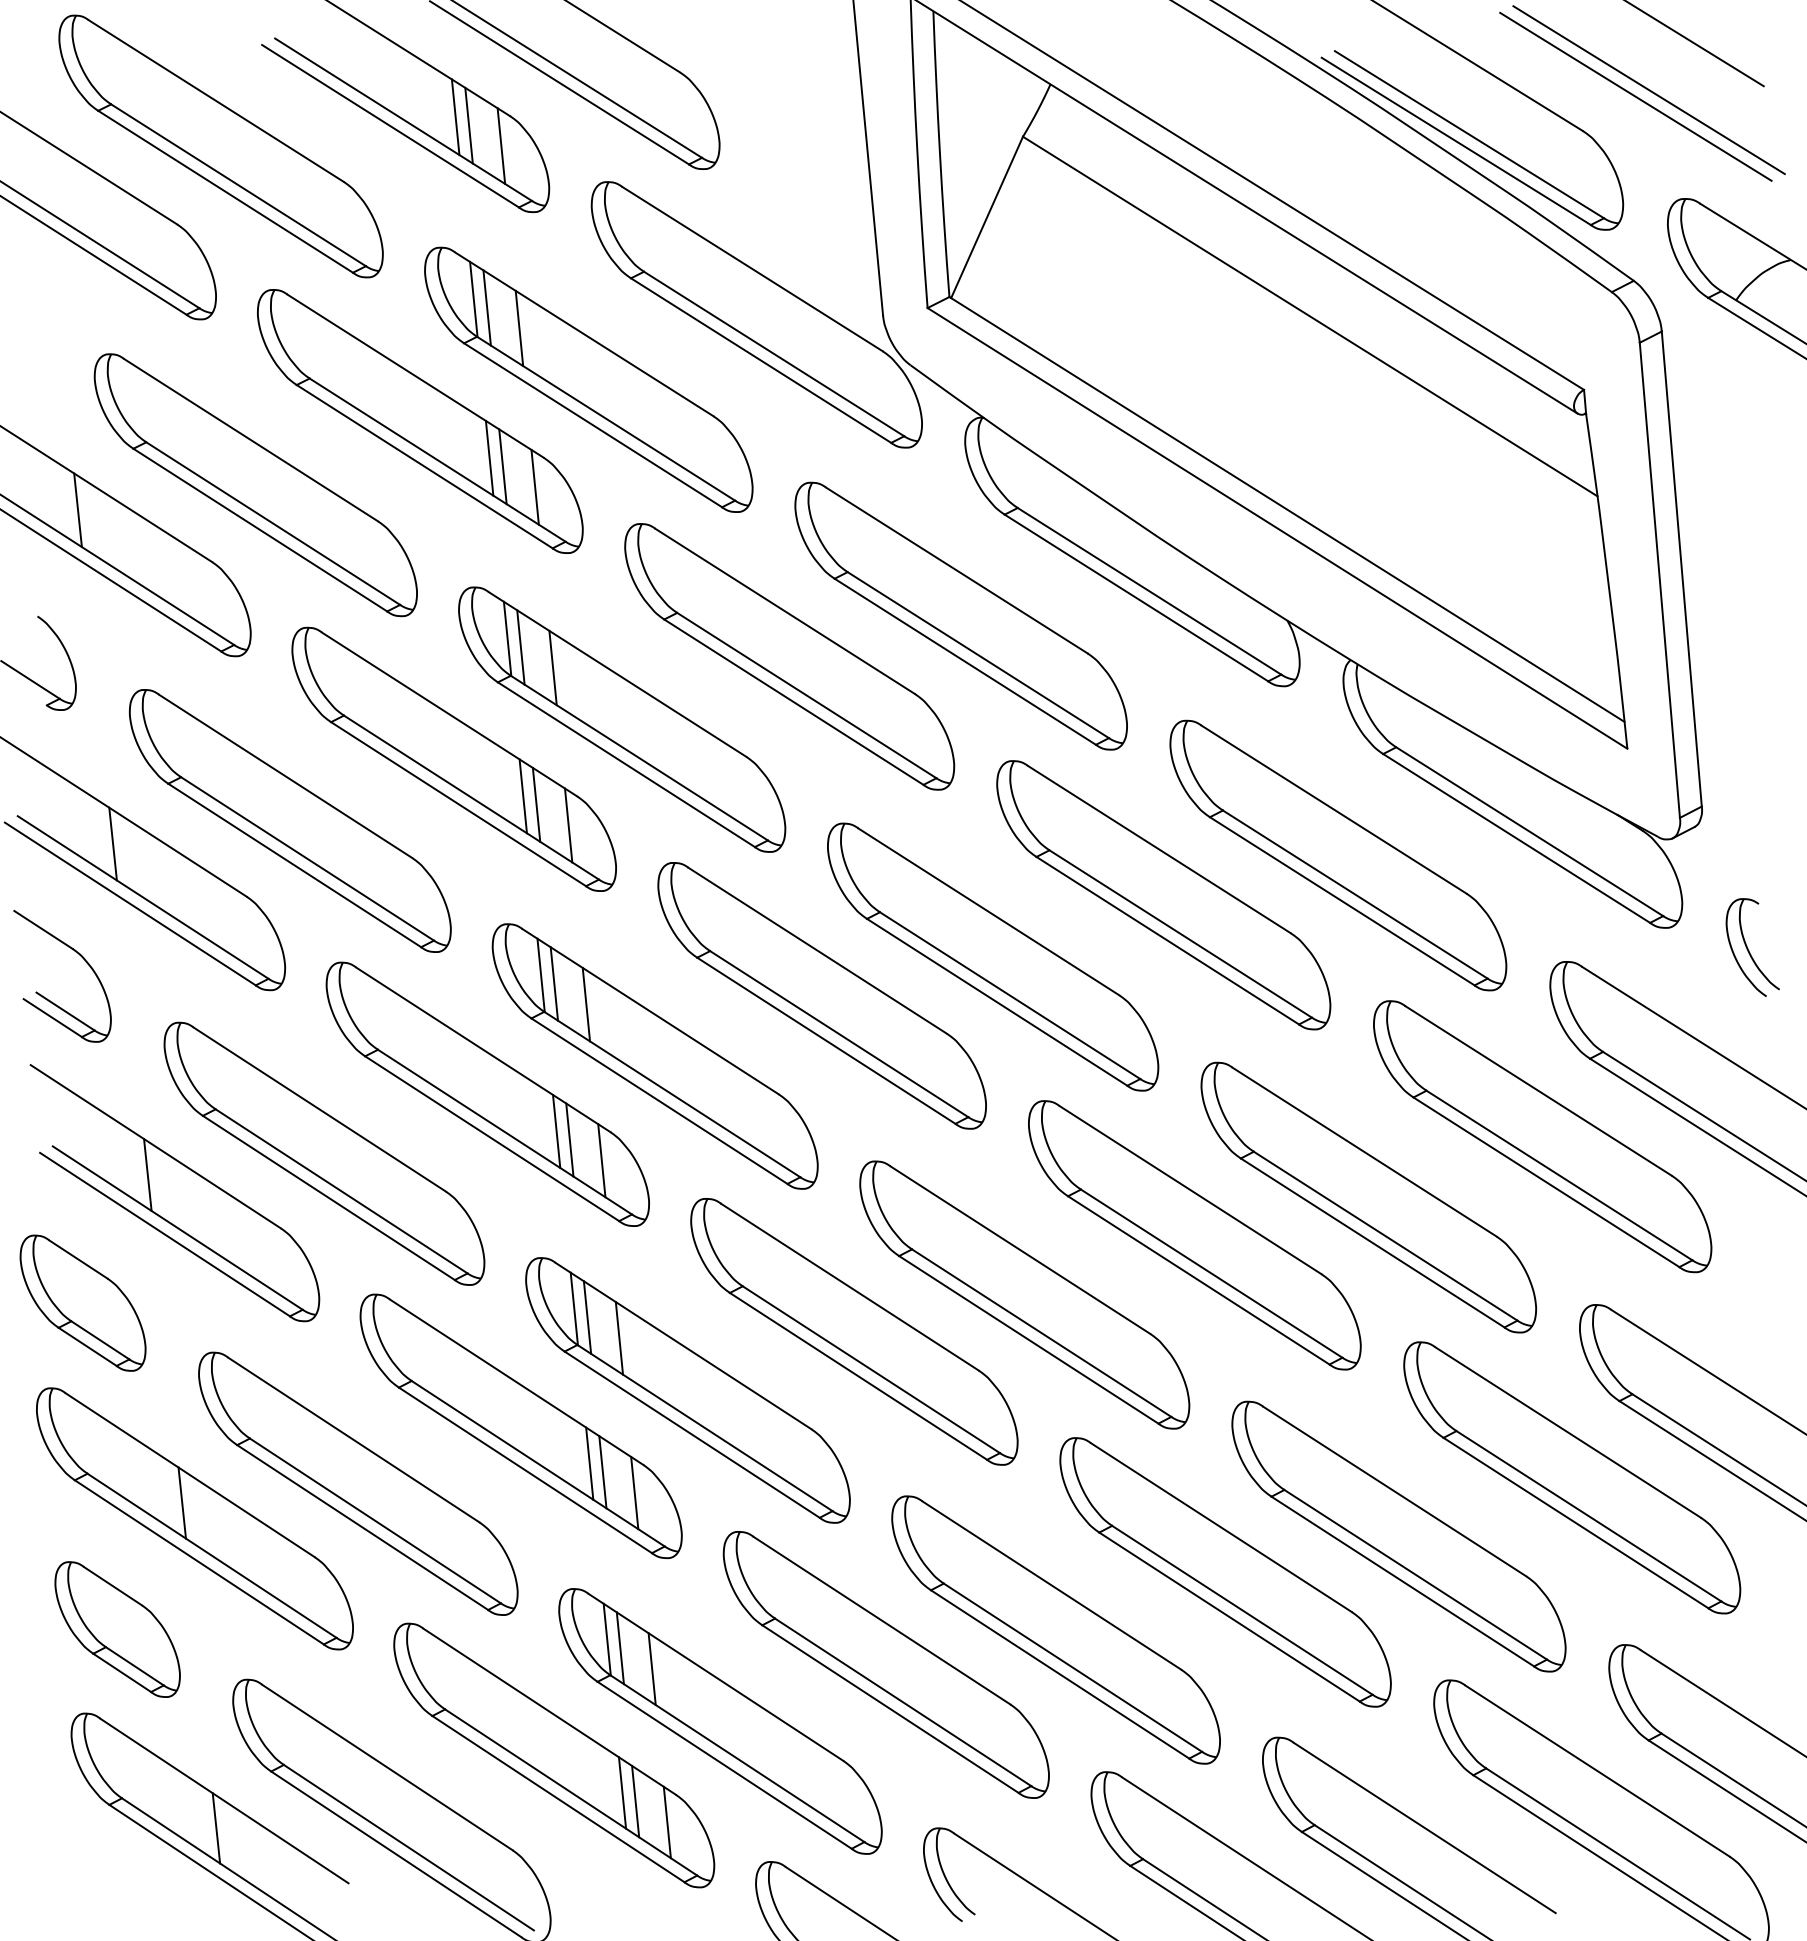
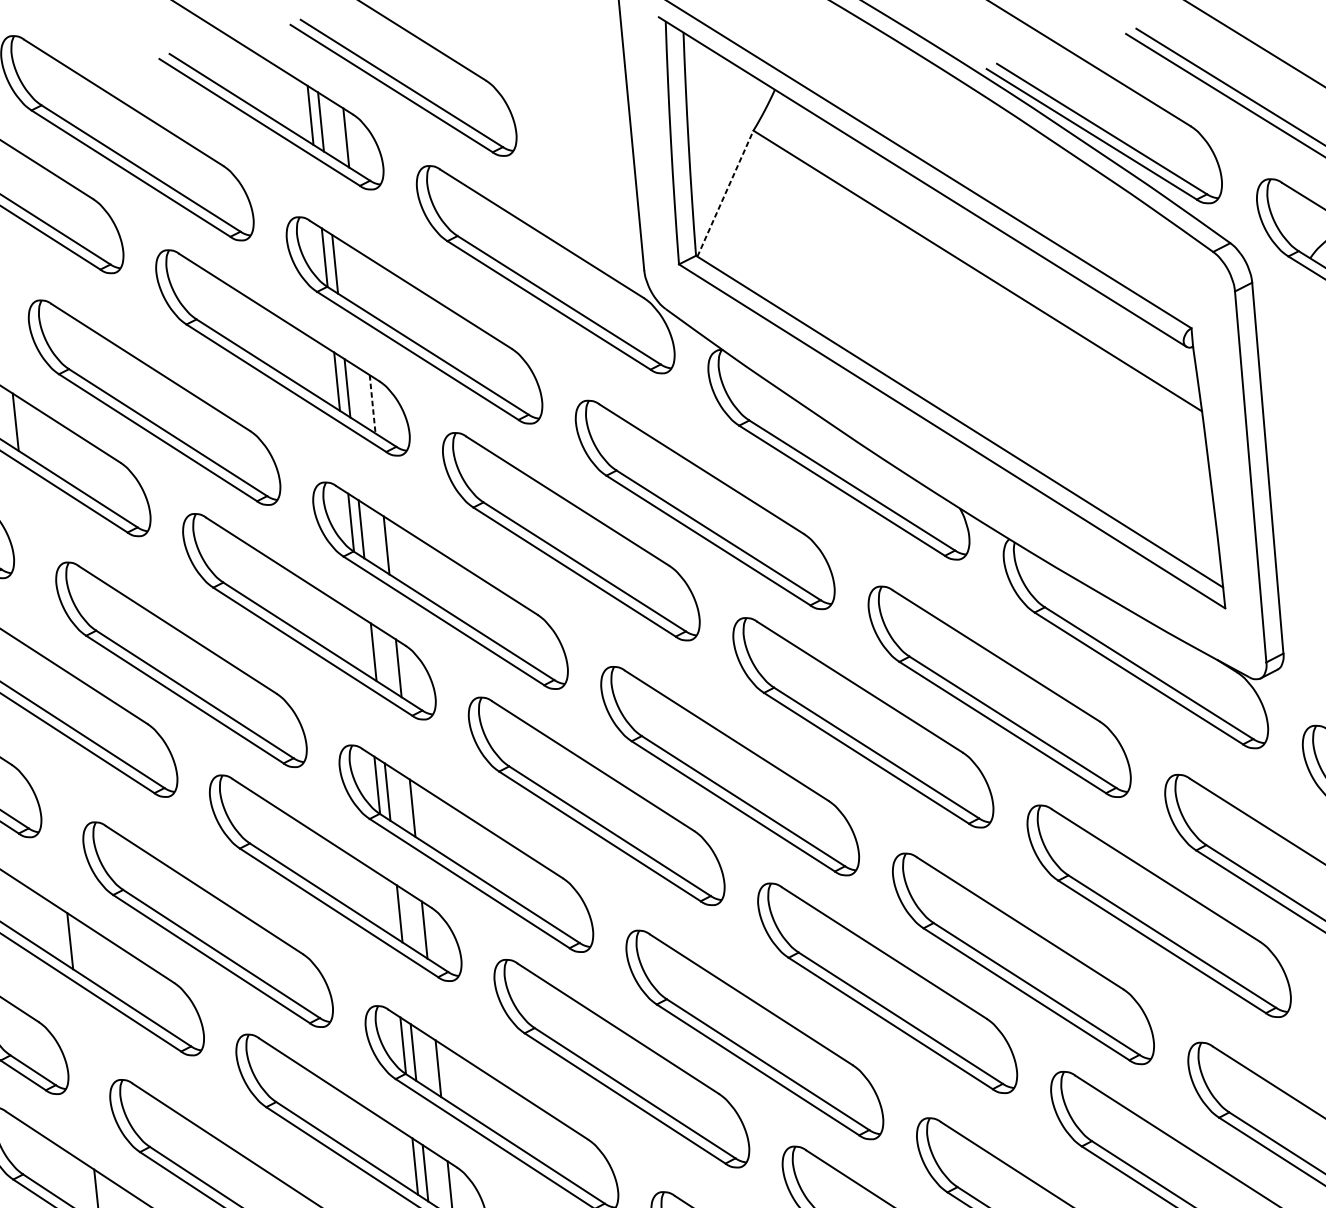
line: (987, 216) -> (725, 192), solid -> dashed
line: (519, 328) -> (360, 280), removed
line: (535, 487) -> (372, 404), solid -> dashed
line: (522, 796) -> (362, 645), removed
line: (112, 843) -> (42, 682), removed
line: (556, 1130) -> (389, 906), removed

